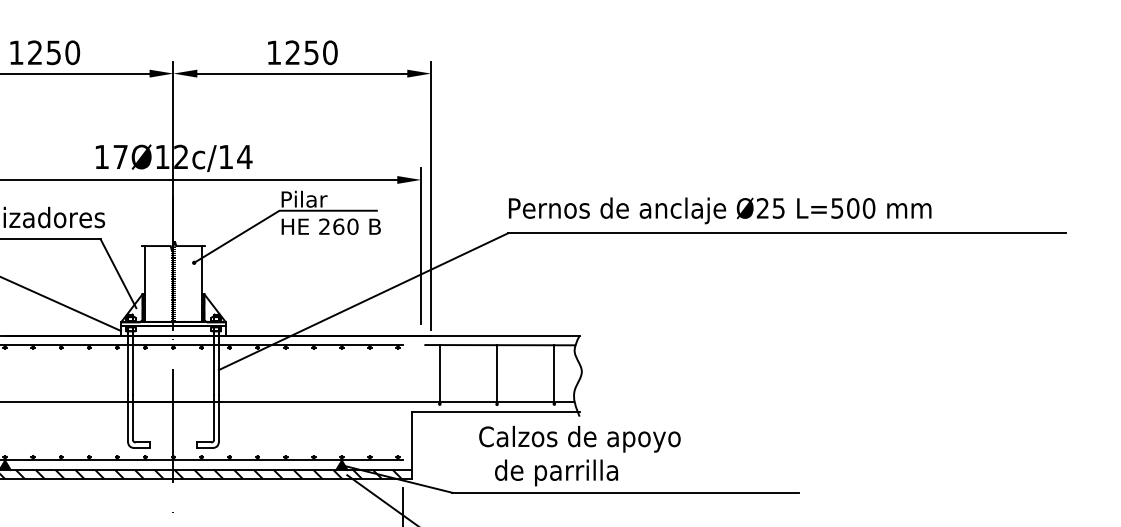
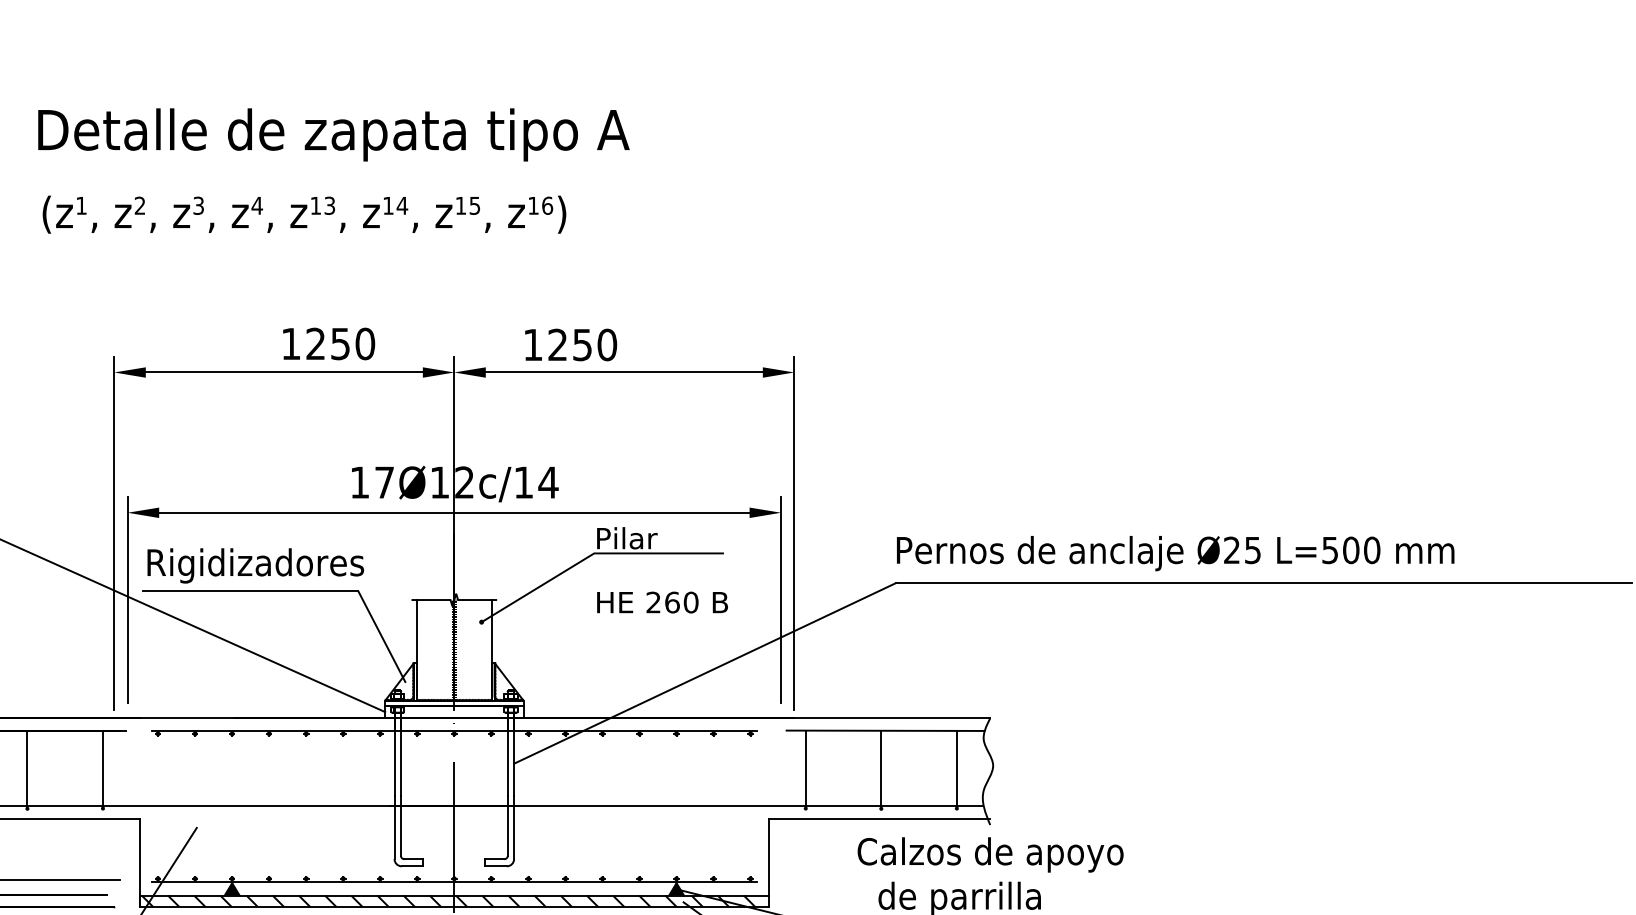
text: (45, 52) -> (329, 343), moved
text: (303, 52) -> (571, 344), moved
text: (331, 226) -> (662, 602), moved

